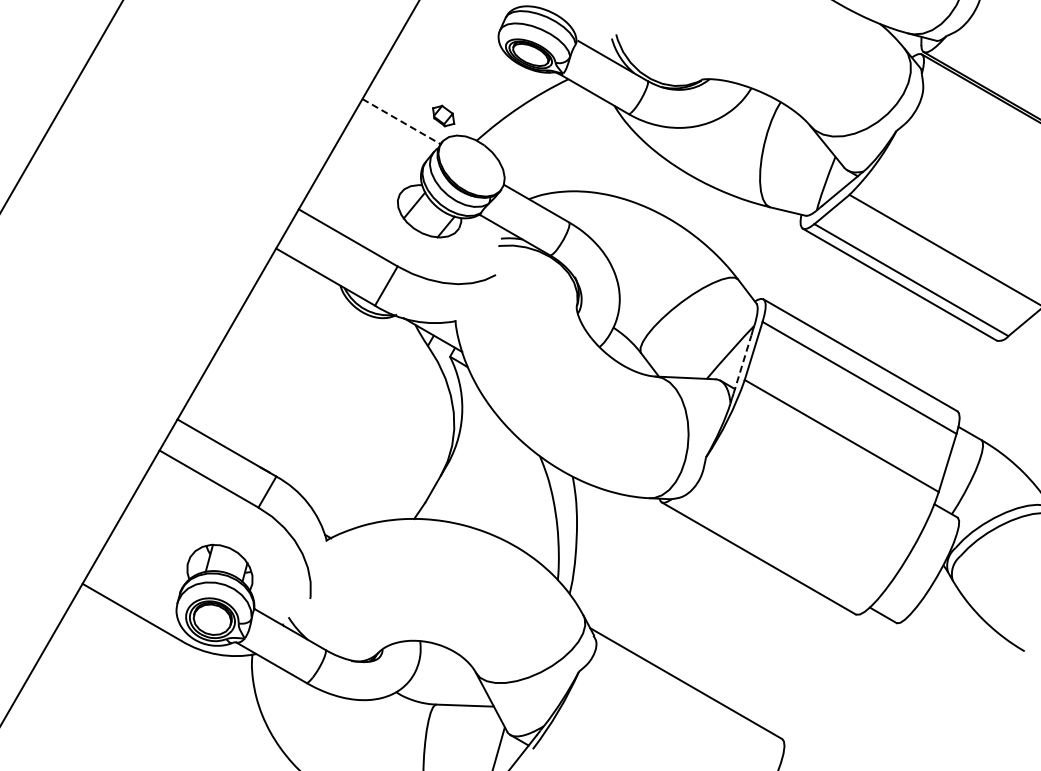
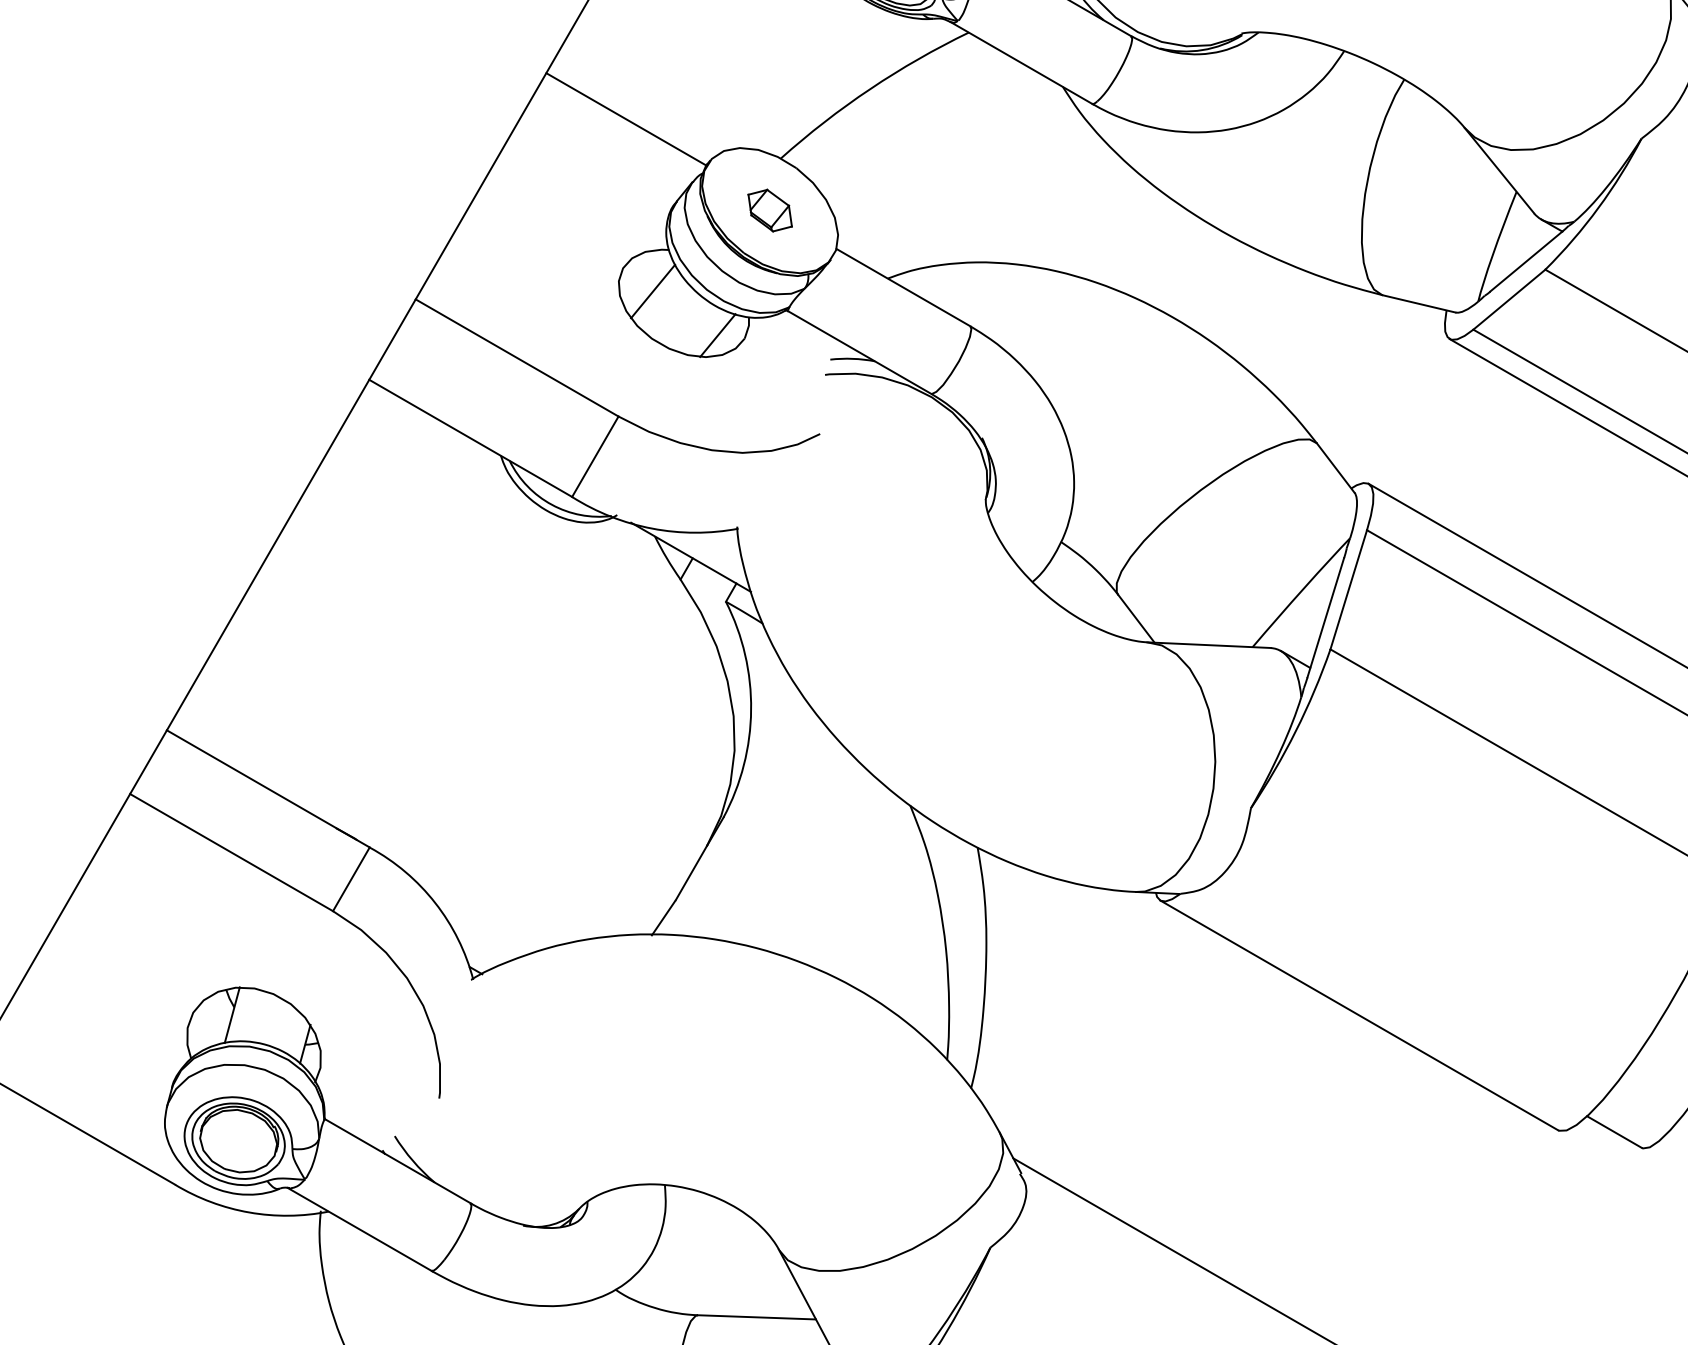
part: (443, 115) -> (769, 209), moved
line: (401, 121) -> (626, 119), dashed -> solid
line: (742, 364) -> (1325, 617), dashed -> solid

